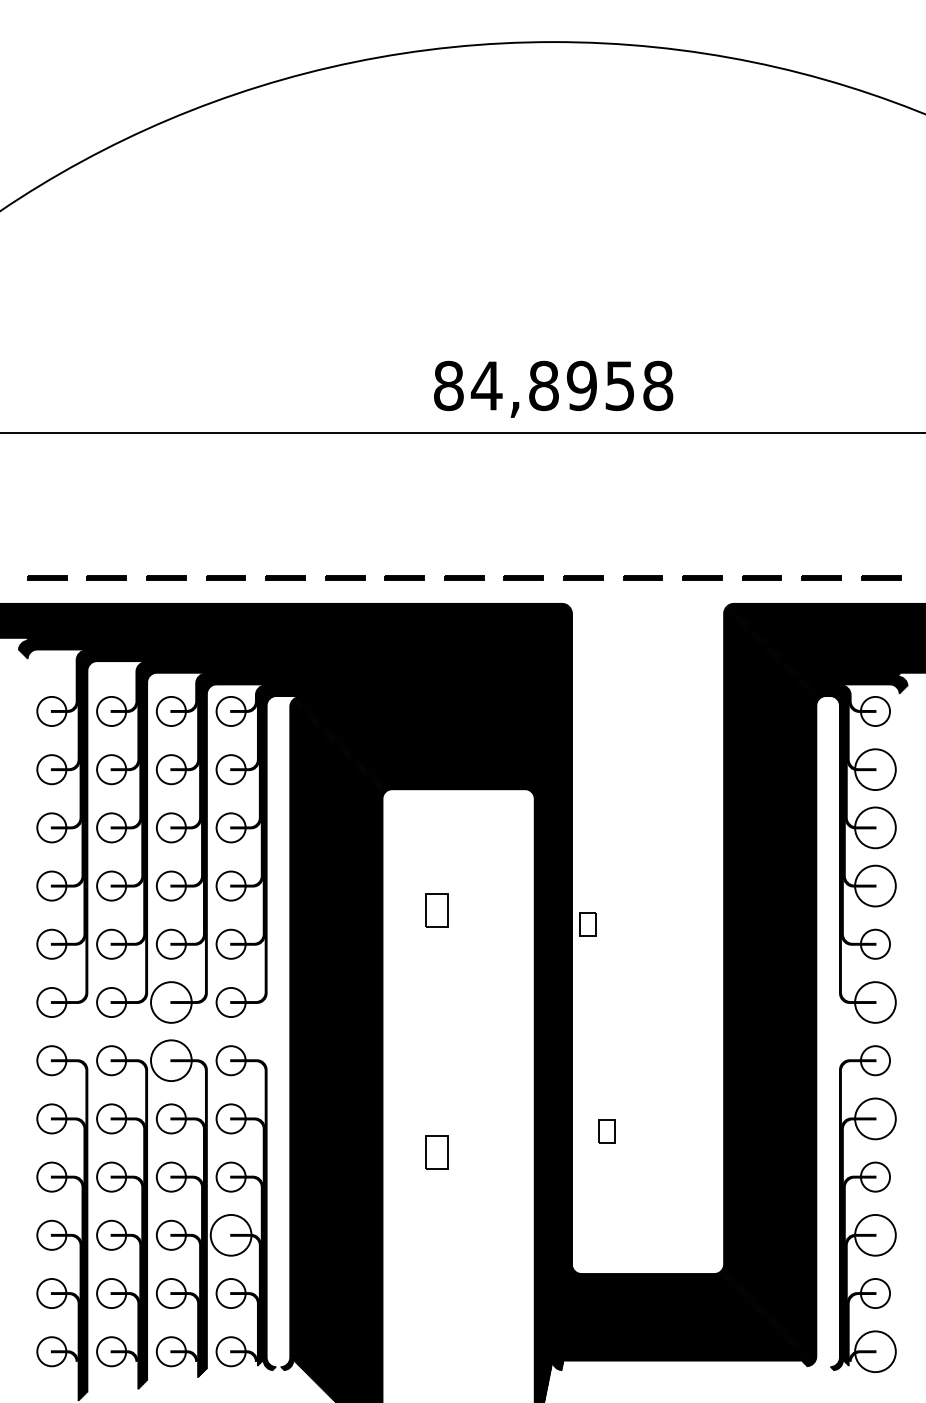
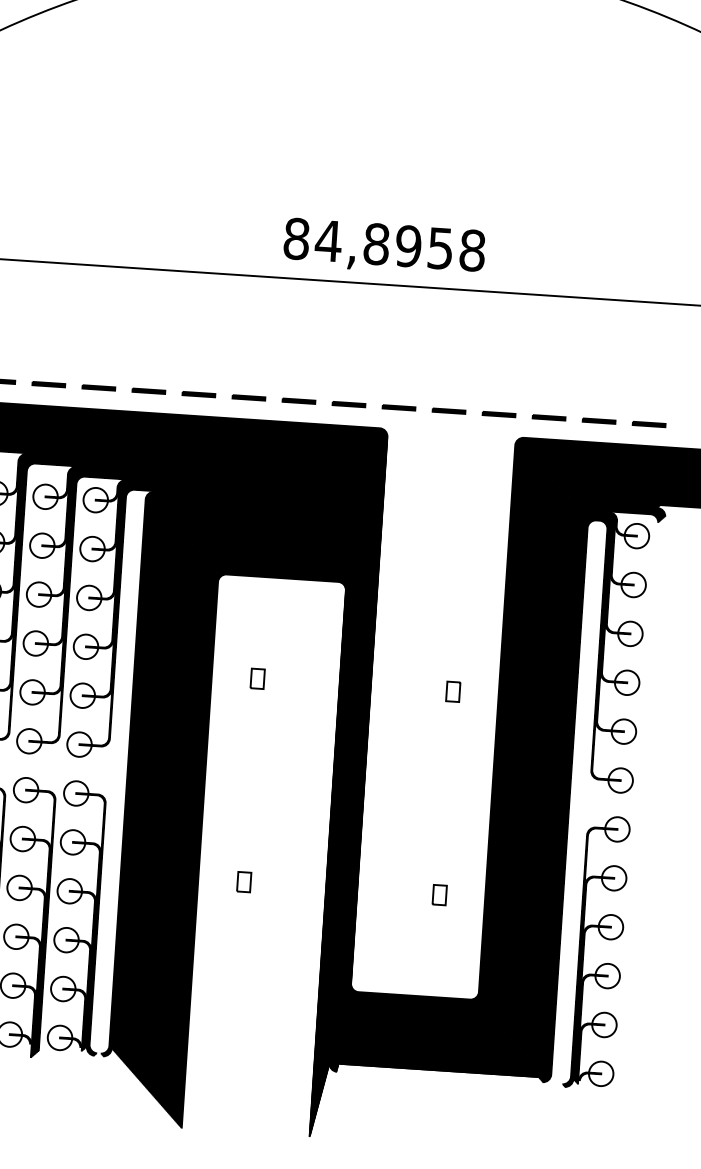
circle: (875, 769) -> (633, 584), size x0.71
circle: (875, 827) -> (630, 633), size x0.71
circle: (875, 885) -> (627, 682), size x0.71
part: (436, 910) -> (257, 678), size x0.71
part: (587, 924) -> (452, 691), moved
circle: (170, 1002) -> (28, 741), size x0.71
circle: (875, 1002) -> (620, 780), size x0.71
circle: (170, 1060) -> (25, 789), size x0.71
circle: (875, 1118) -> (614, 877), size x0.71
part: (606, 1131) -> (439, 895), moved
part: (436, 1152) -> (243, 882), size x0.71
circle: (230, 1234) -> (66, 939), size x0.71
circle: (875, 1234) -> (607, 975), size x0.71
circle: (875, 1351) -> (601, 1073), size x0.71

